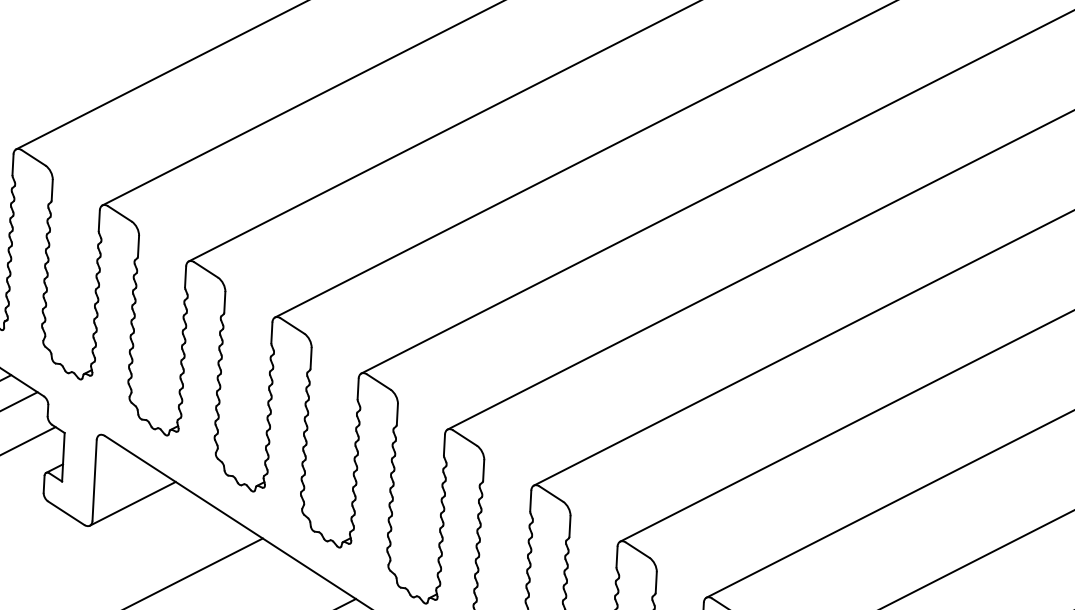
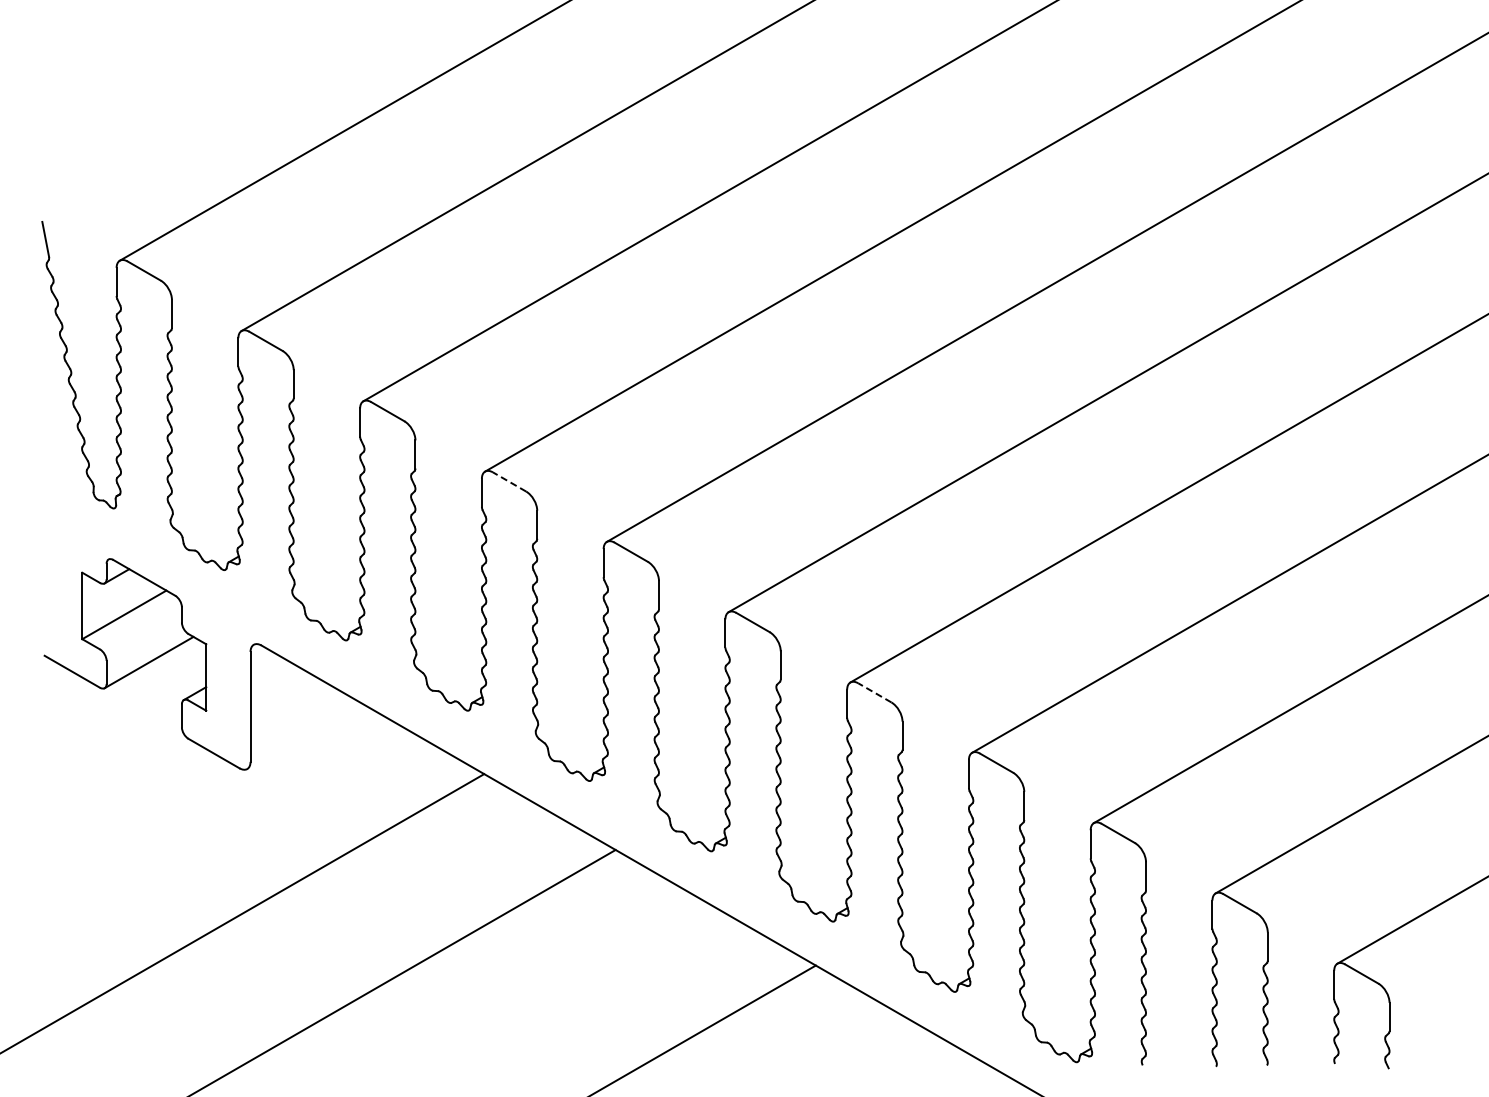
line: (292, 325) -> (509, 481), solid -> dashed
line: (551, 493) -> (874, 692), solid -> dashed
line: (132, 504) -> (304, 736), removed

